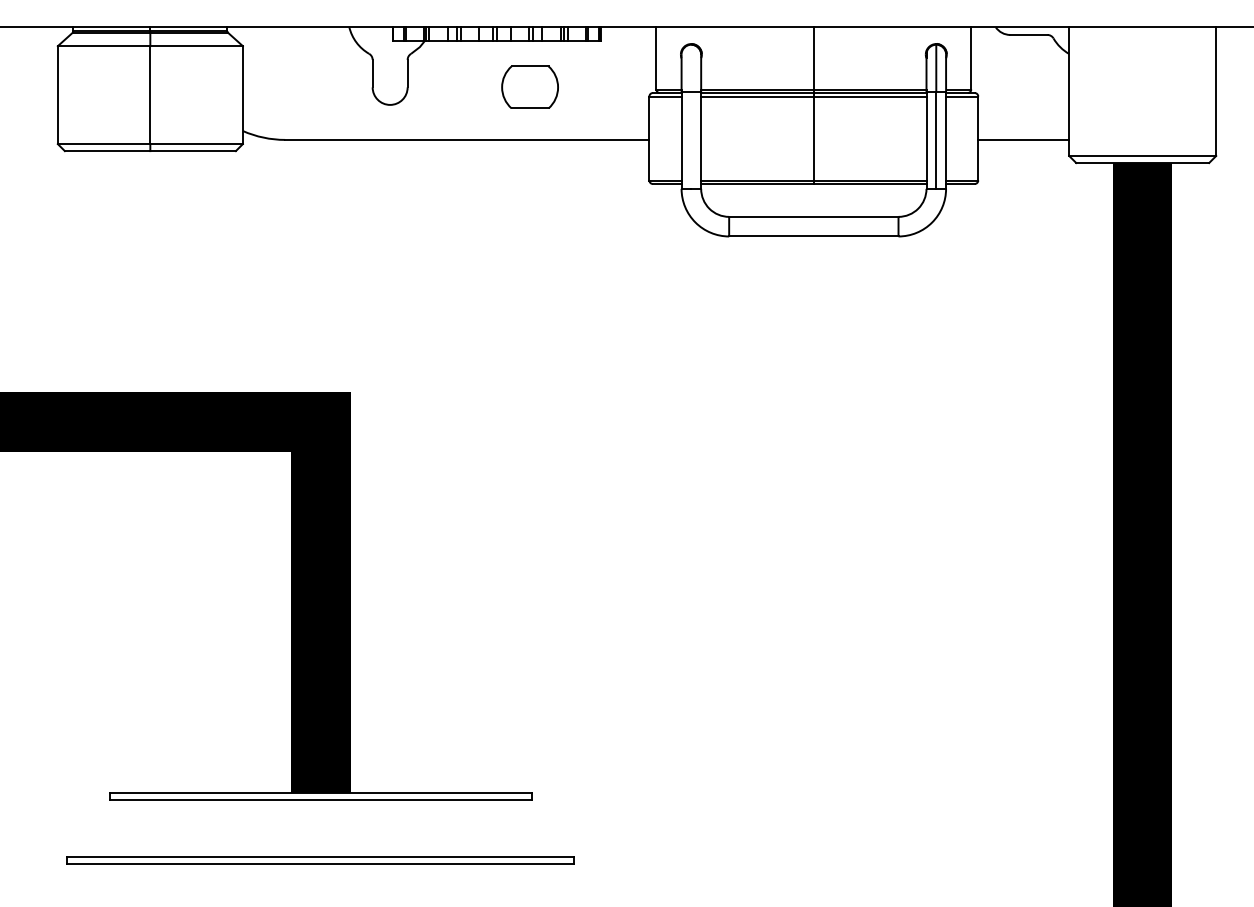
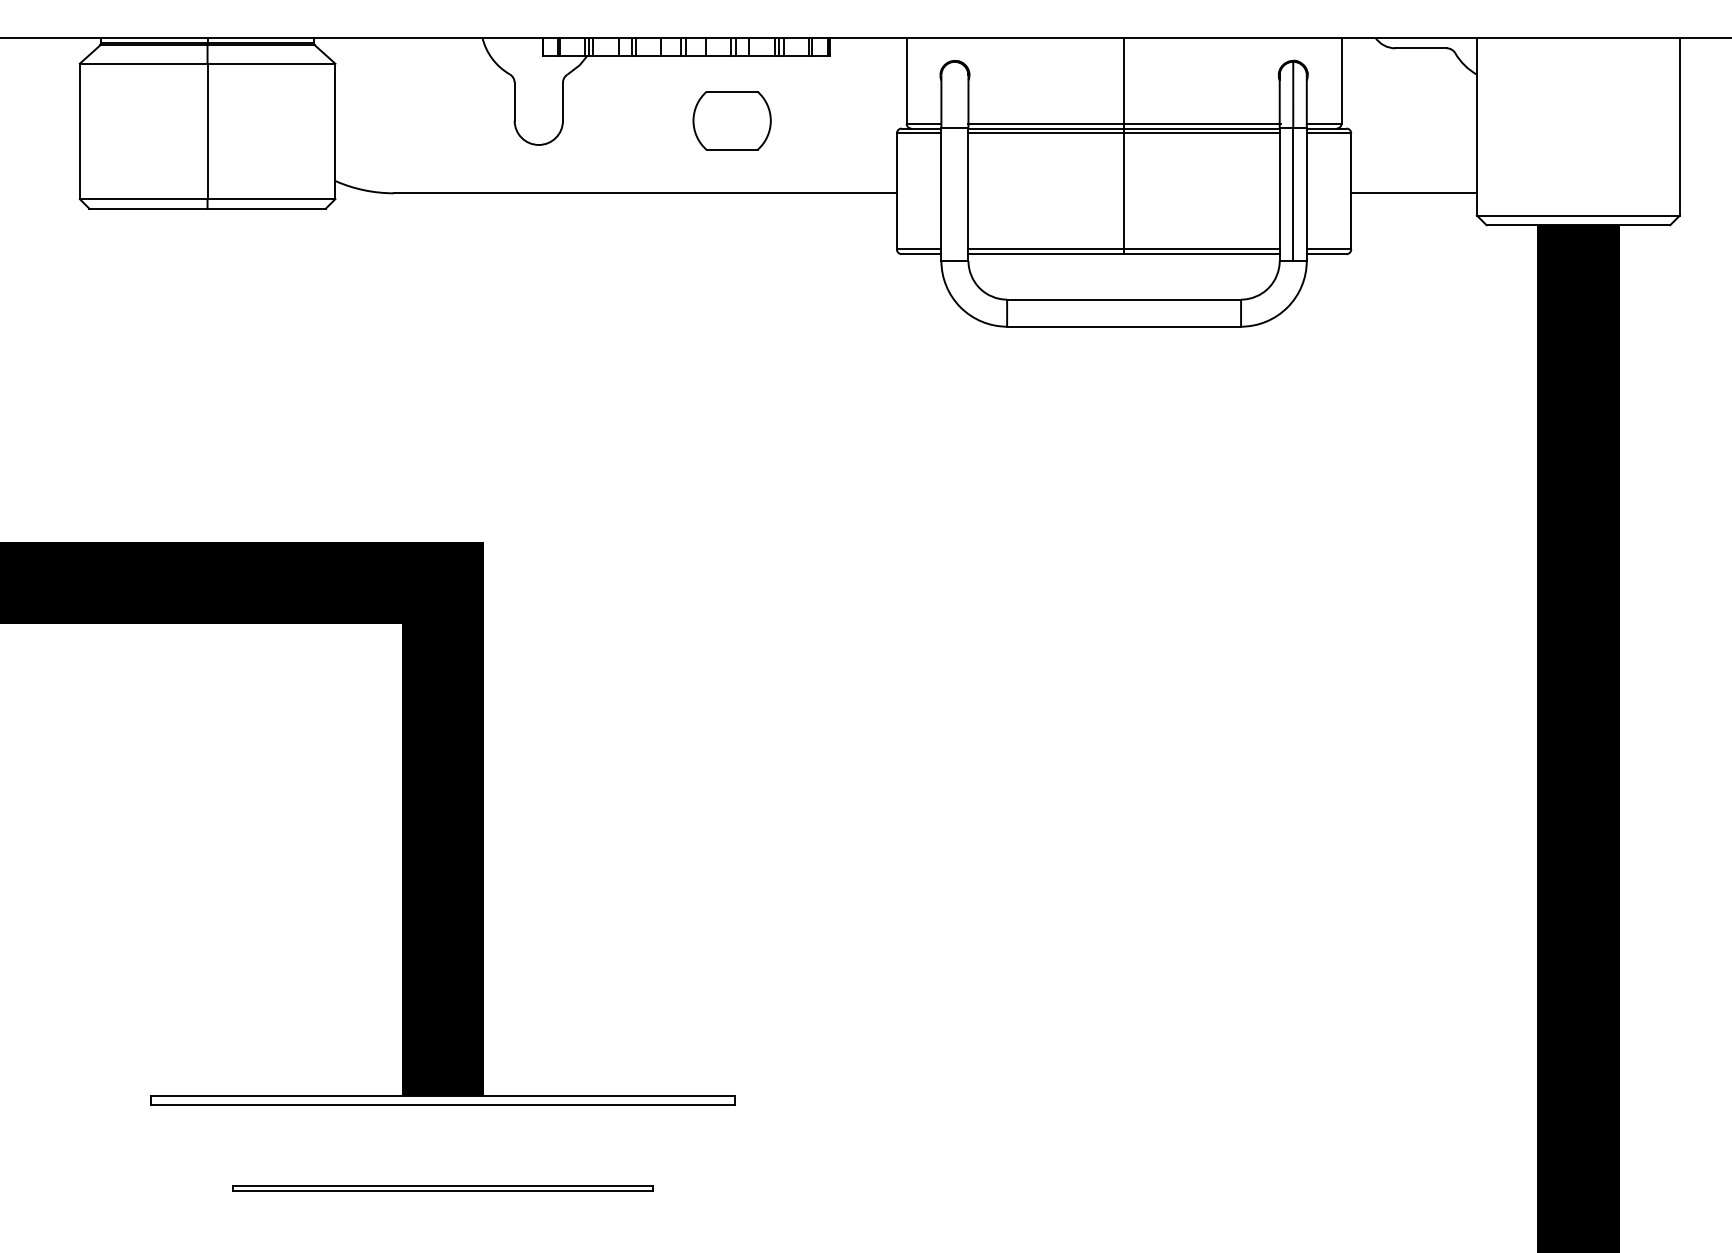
part: (320, 860) -> (442, 1188), size x0.6

